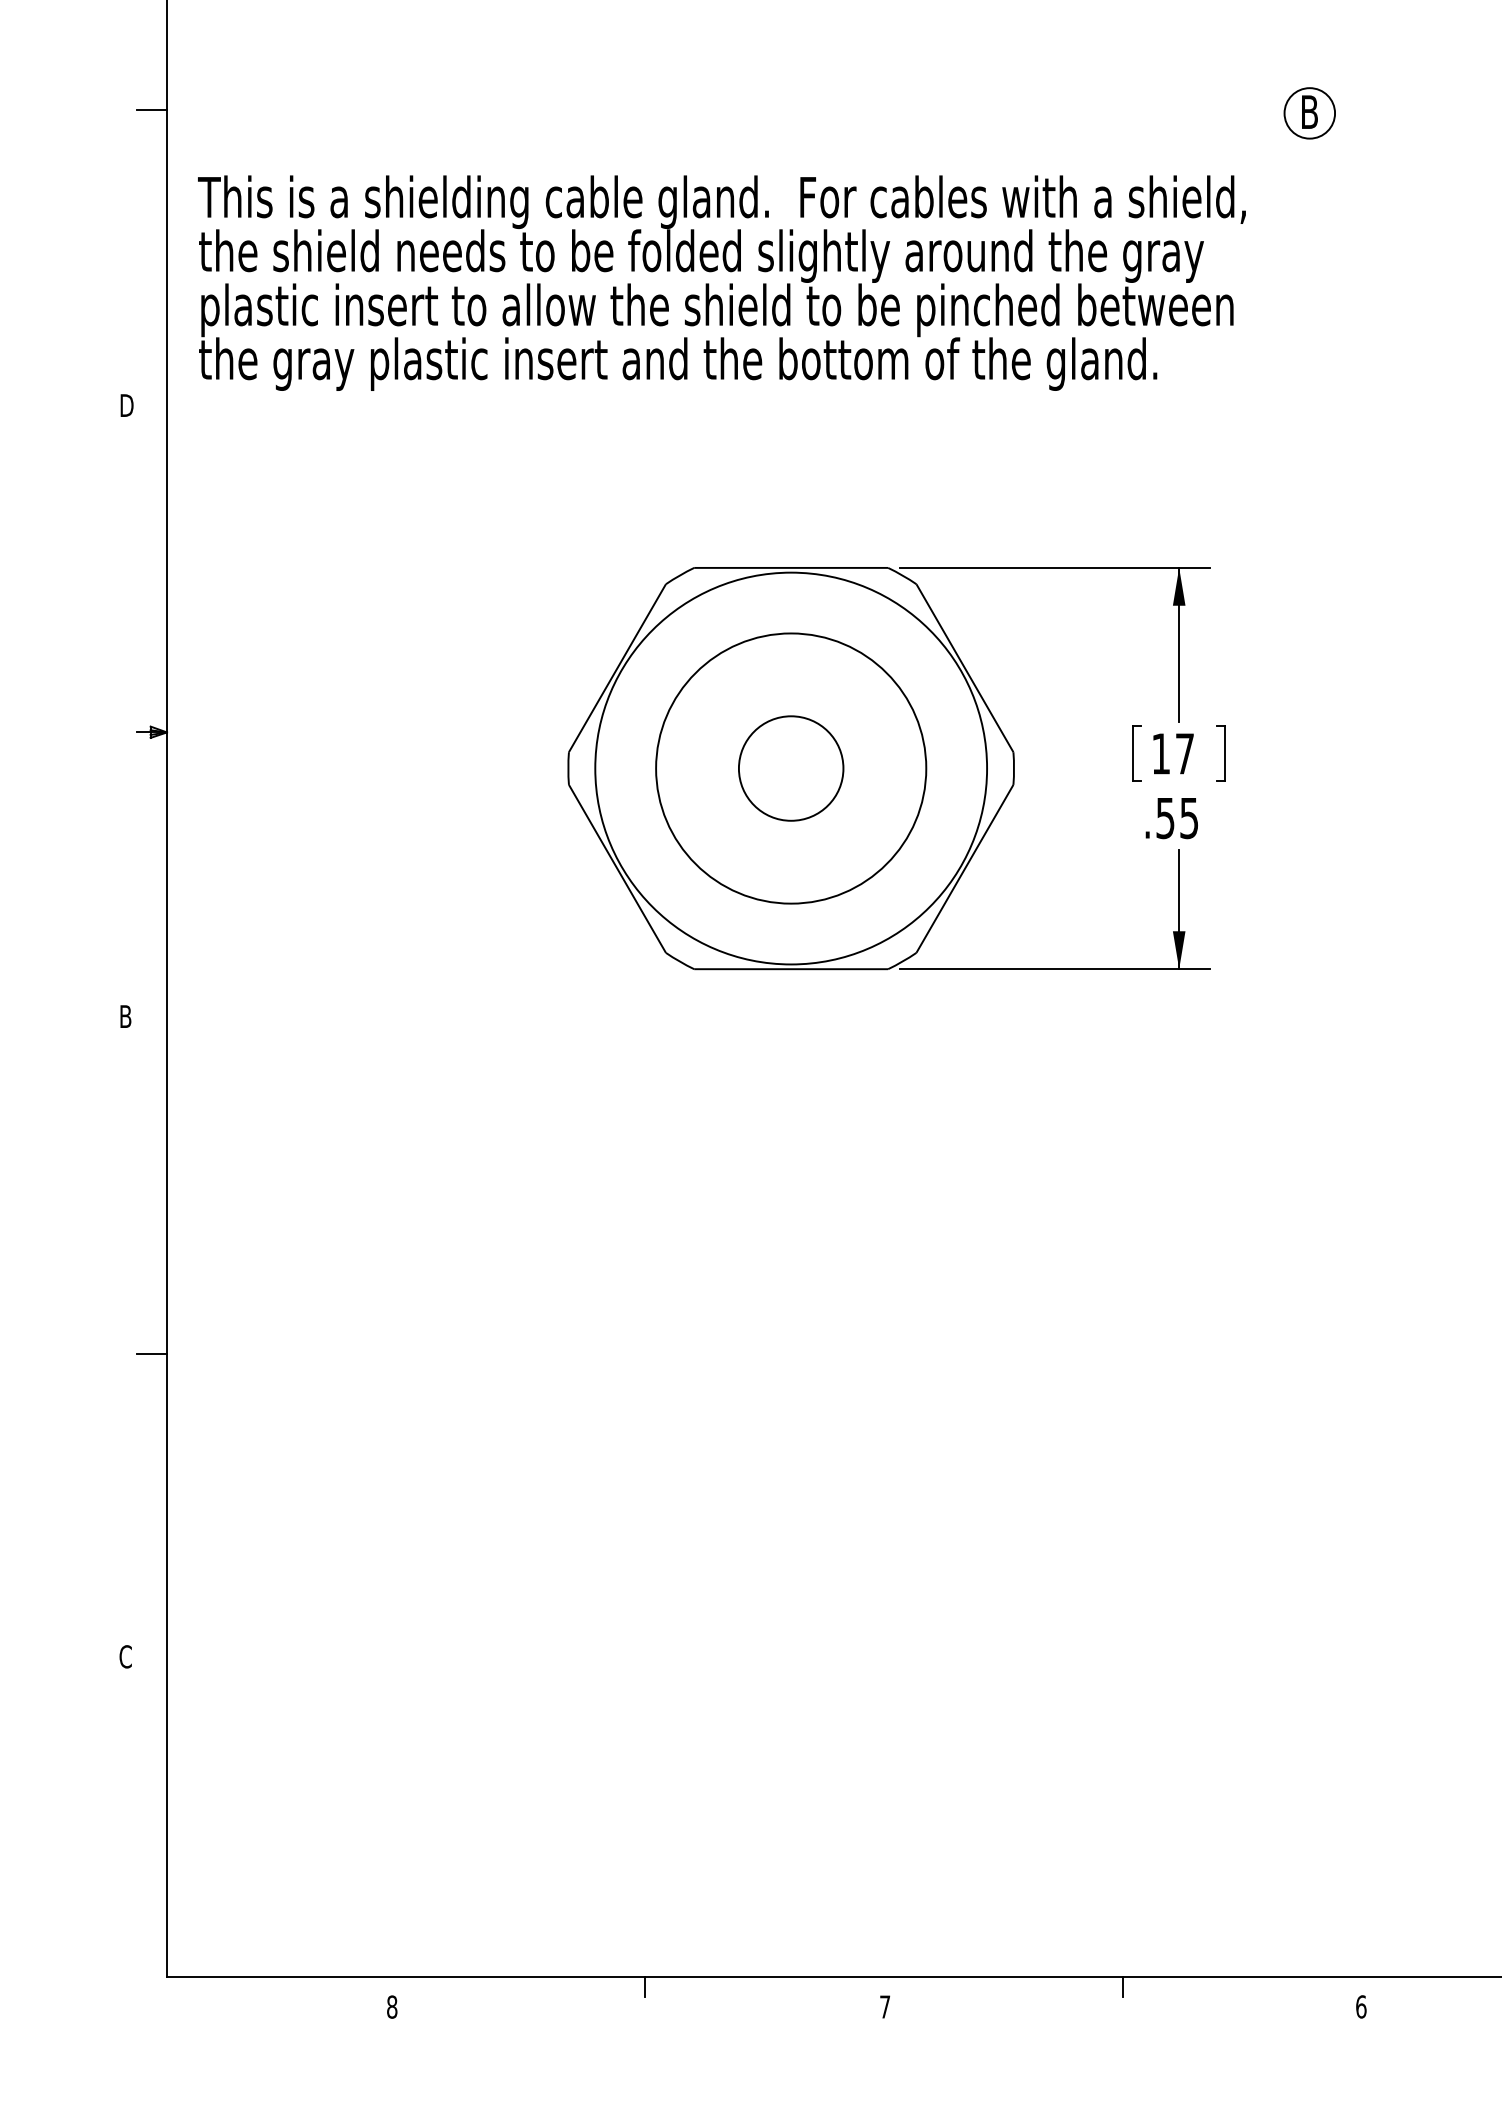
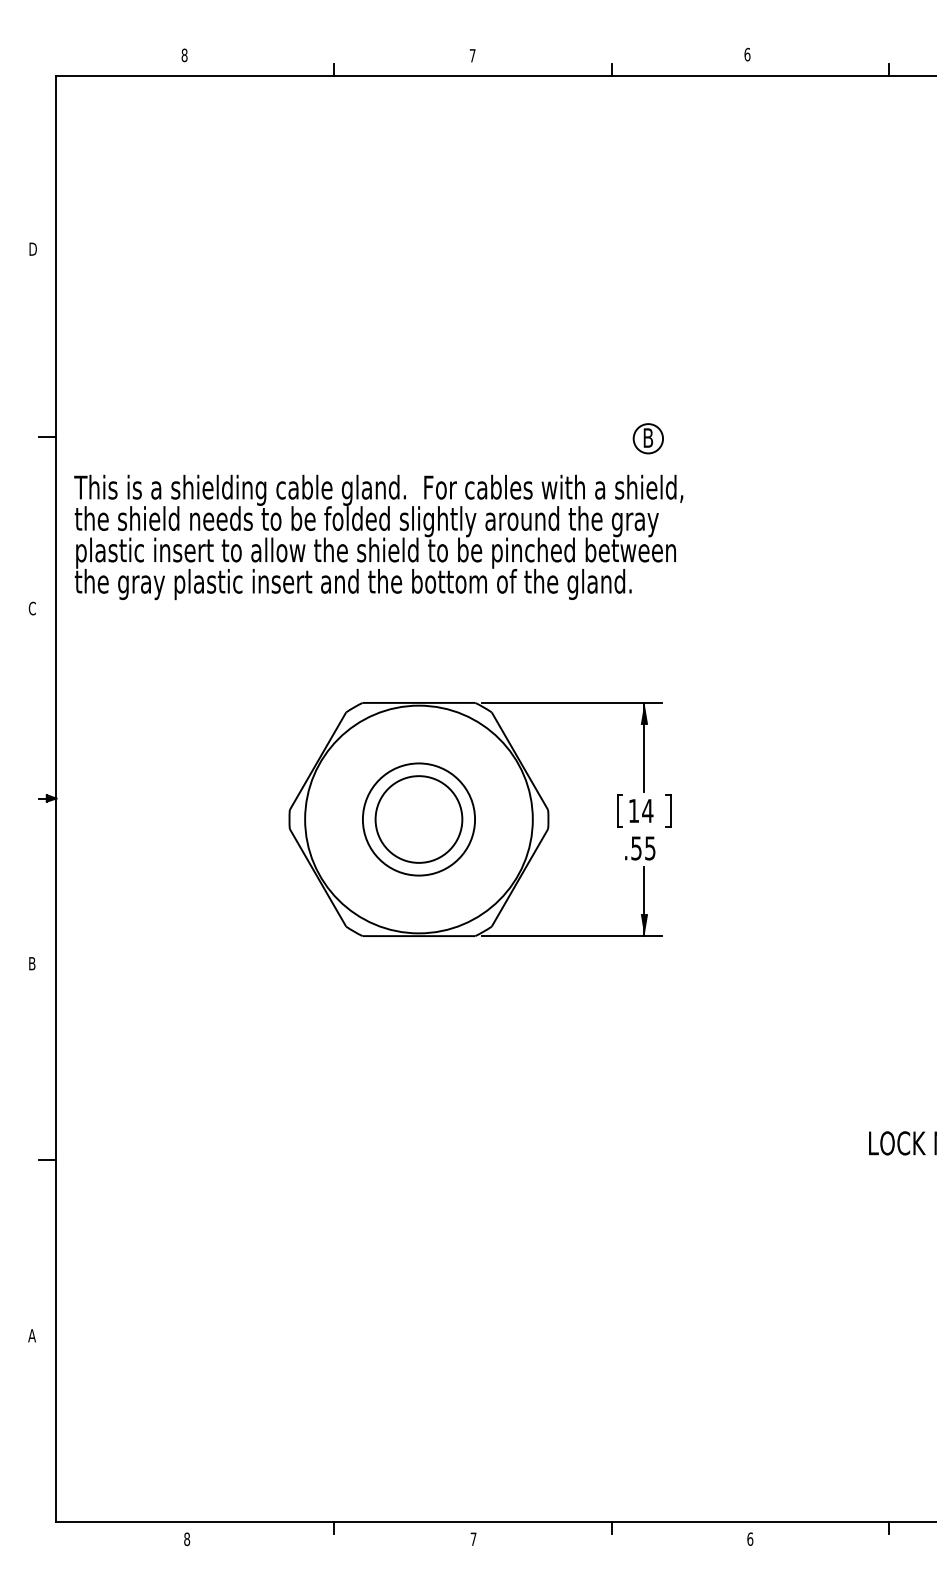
part: (1308, 112) -> (647, 438), moved
text: (126, 405) -> (32, 608), D -> C
text: (1184, 753) -> (647, 810), 17 -> 14
circle: (790, 768) -> (418, 819), size x0.71
circle: (790, 768) -> (418, 819), size x1.43
text: (124, 1656) -> (31, 1335), C -> A

